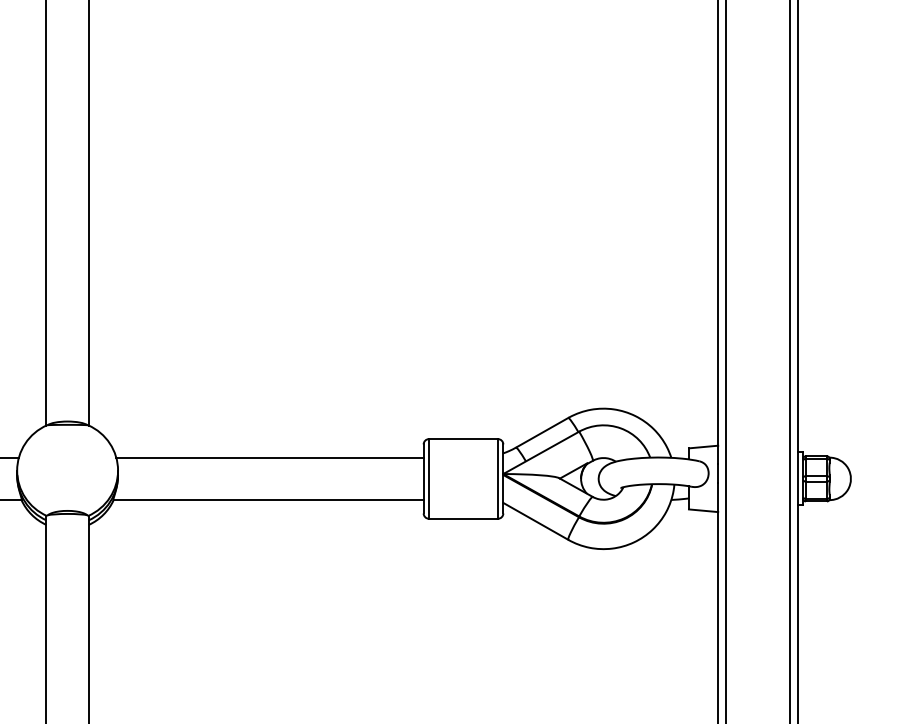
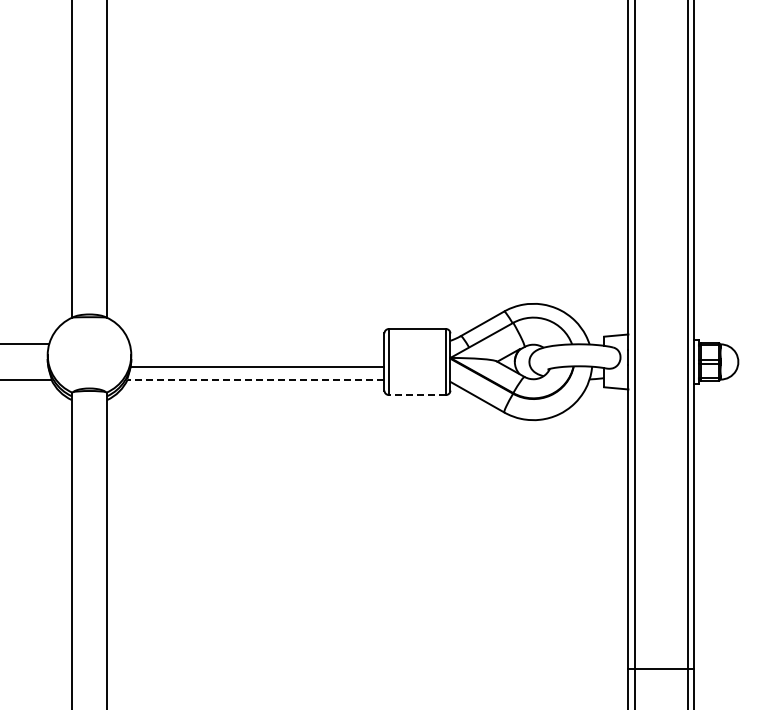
line: (269, 457) -> (256, 367), moved
line: (268, 500) -> (255, 379), solid -> dashed
line: (463, 519) -> (417, 395), solid -> dashed

